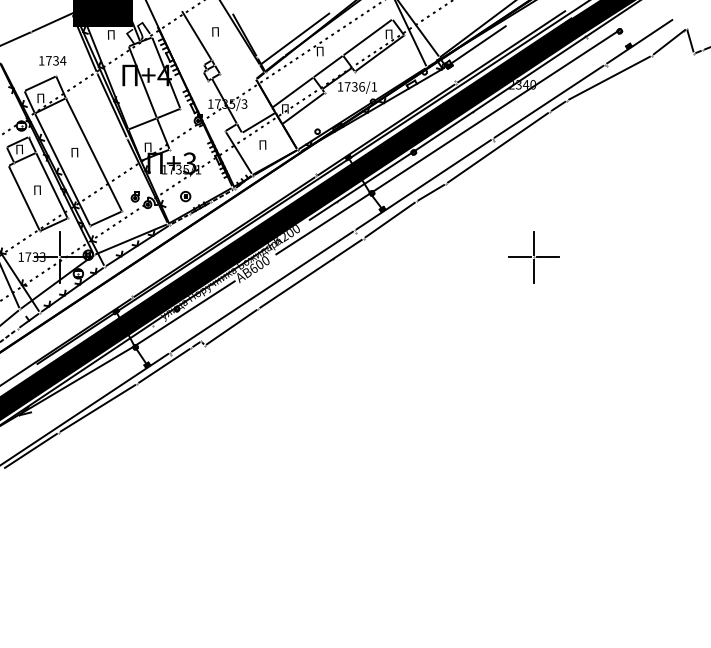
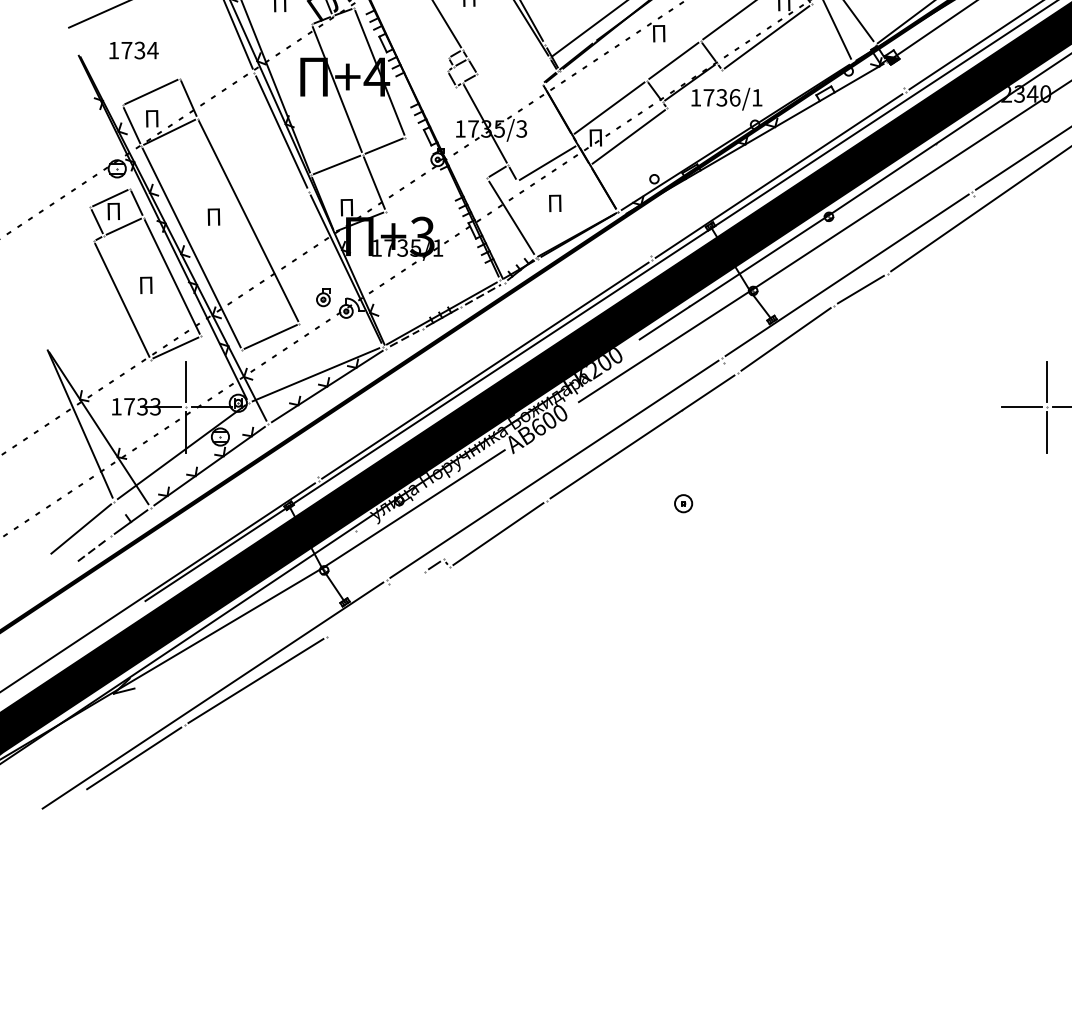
text: (52, 60) -> (133, 49), moved
part: (185, 196) -> (683, 503), moved
line: (164, 365) -> (376, 603), removed

